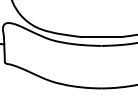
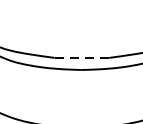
line: (101, 37) -> (82, 58), solid -> dashed

